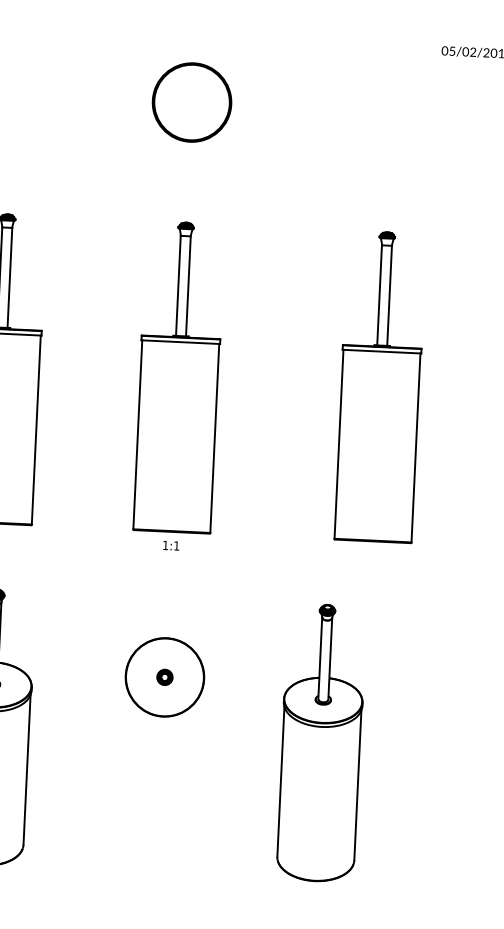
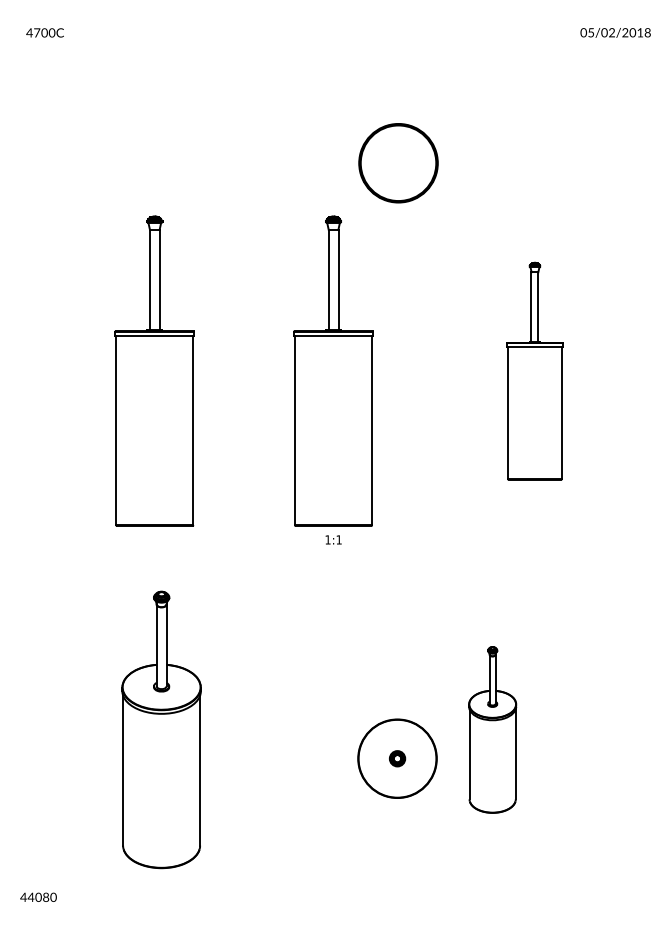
part: (192, 102) -> (398, 163), moved
part: (379, 385) -> (534, 370), size x0.7
part: (164, 677) -> (397, 758), moved
part: (321, 742) -> (492, 729), size x0.6

